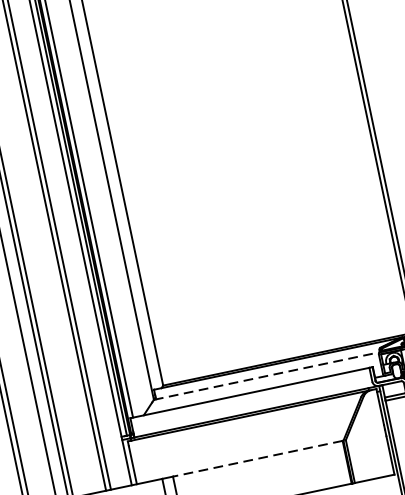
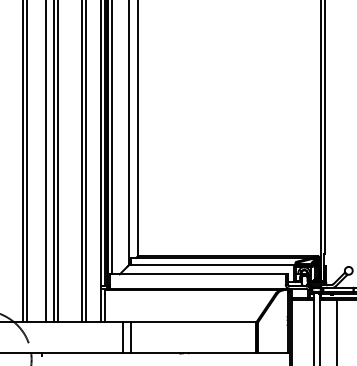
line: (268, 375) -> (213, 264), dashed -> solid
line: (257, 458) -> (193, 321), dashed -> solid

